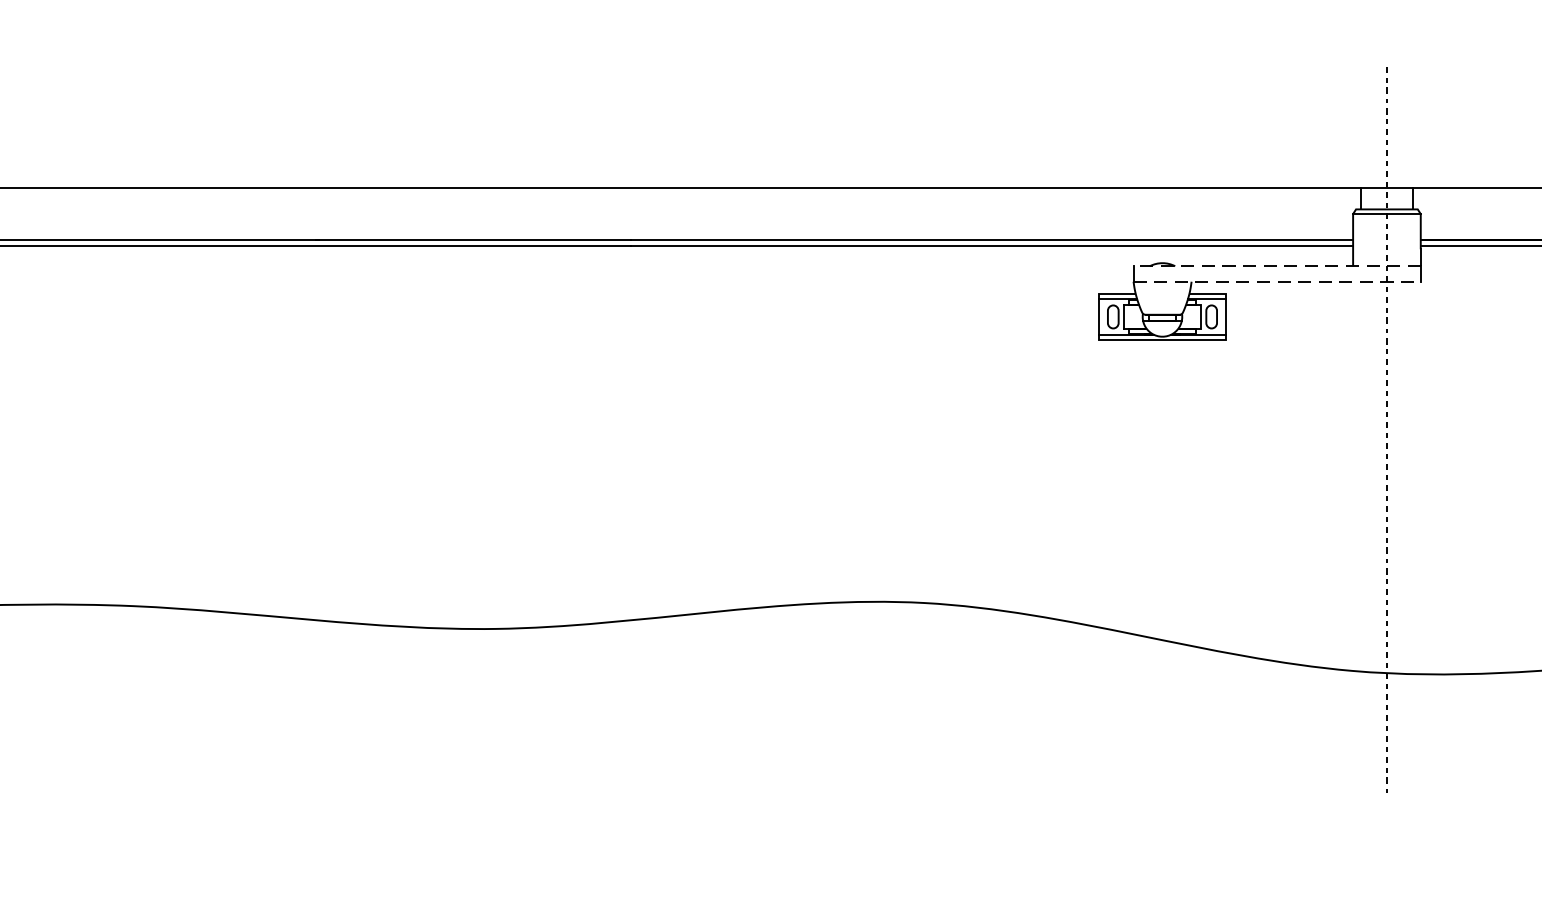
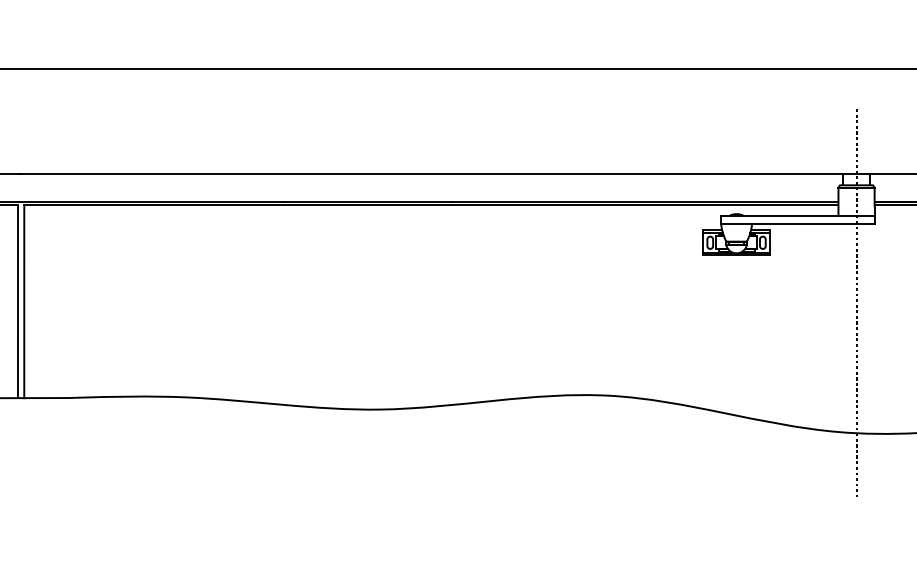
line: (1276, 265) -> (797, 215), dashed -> solid
line: (1276, 280) -> (797, 223), dashed -> solid

